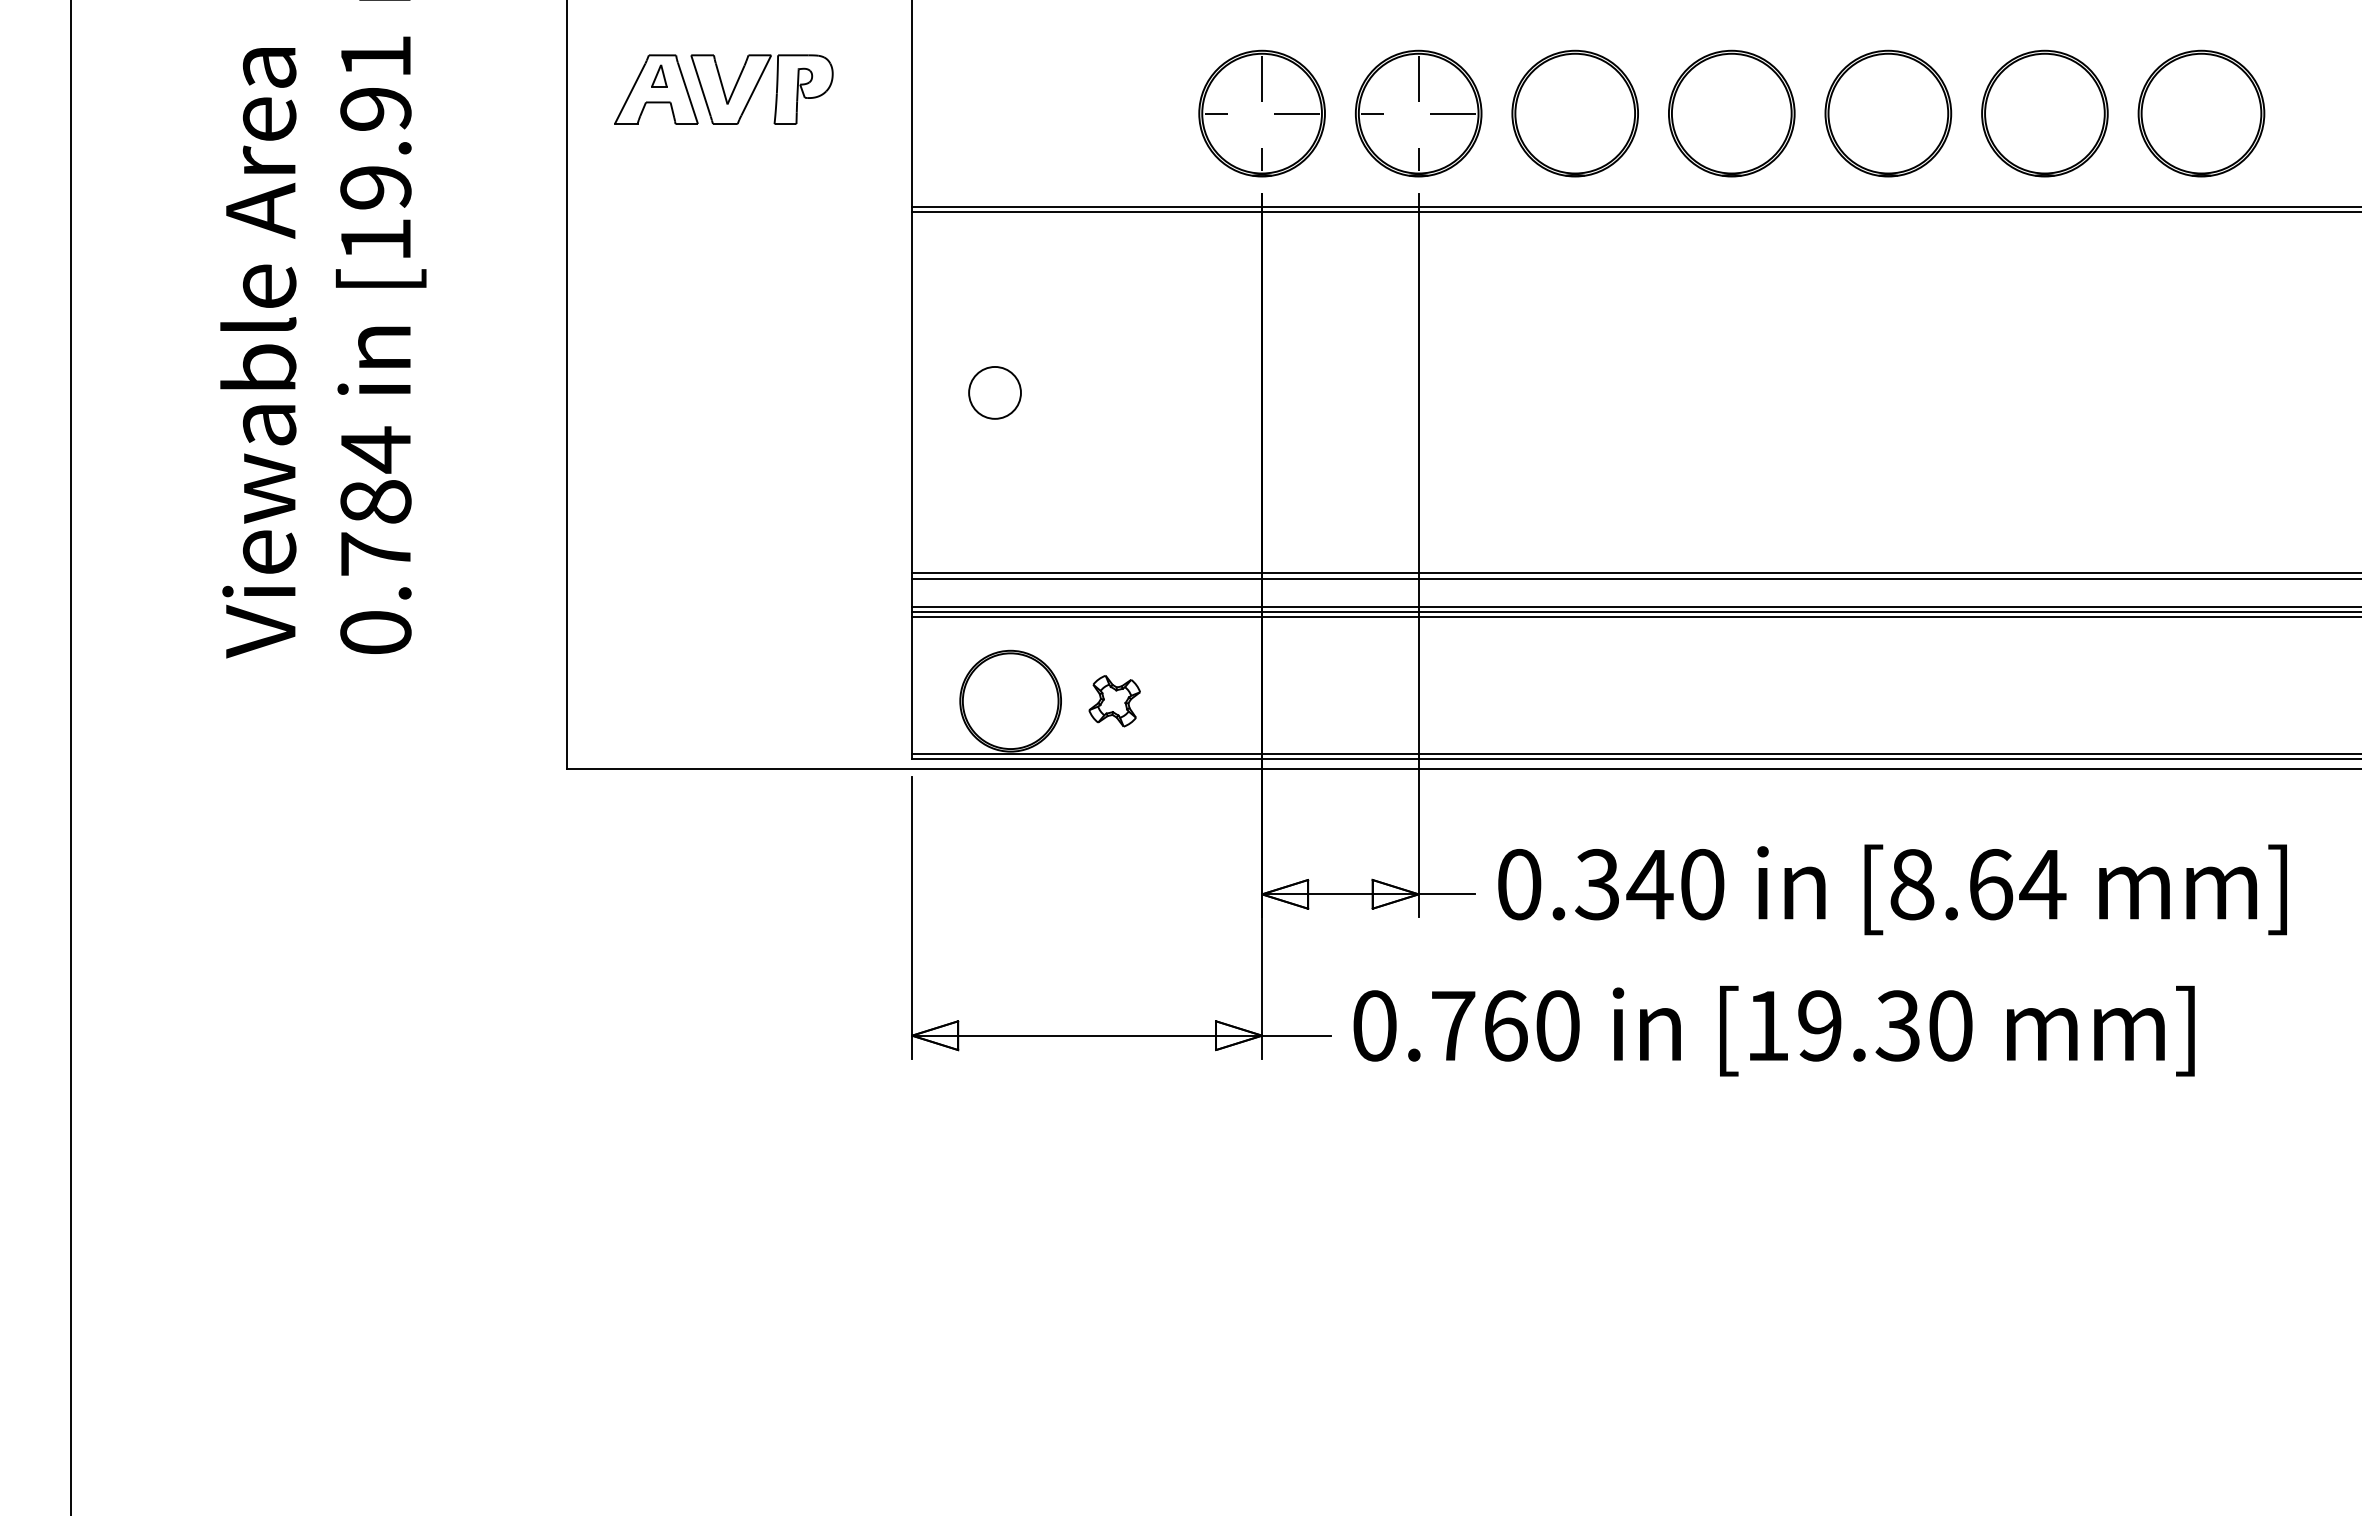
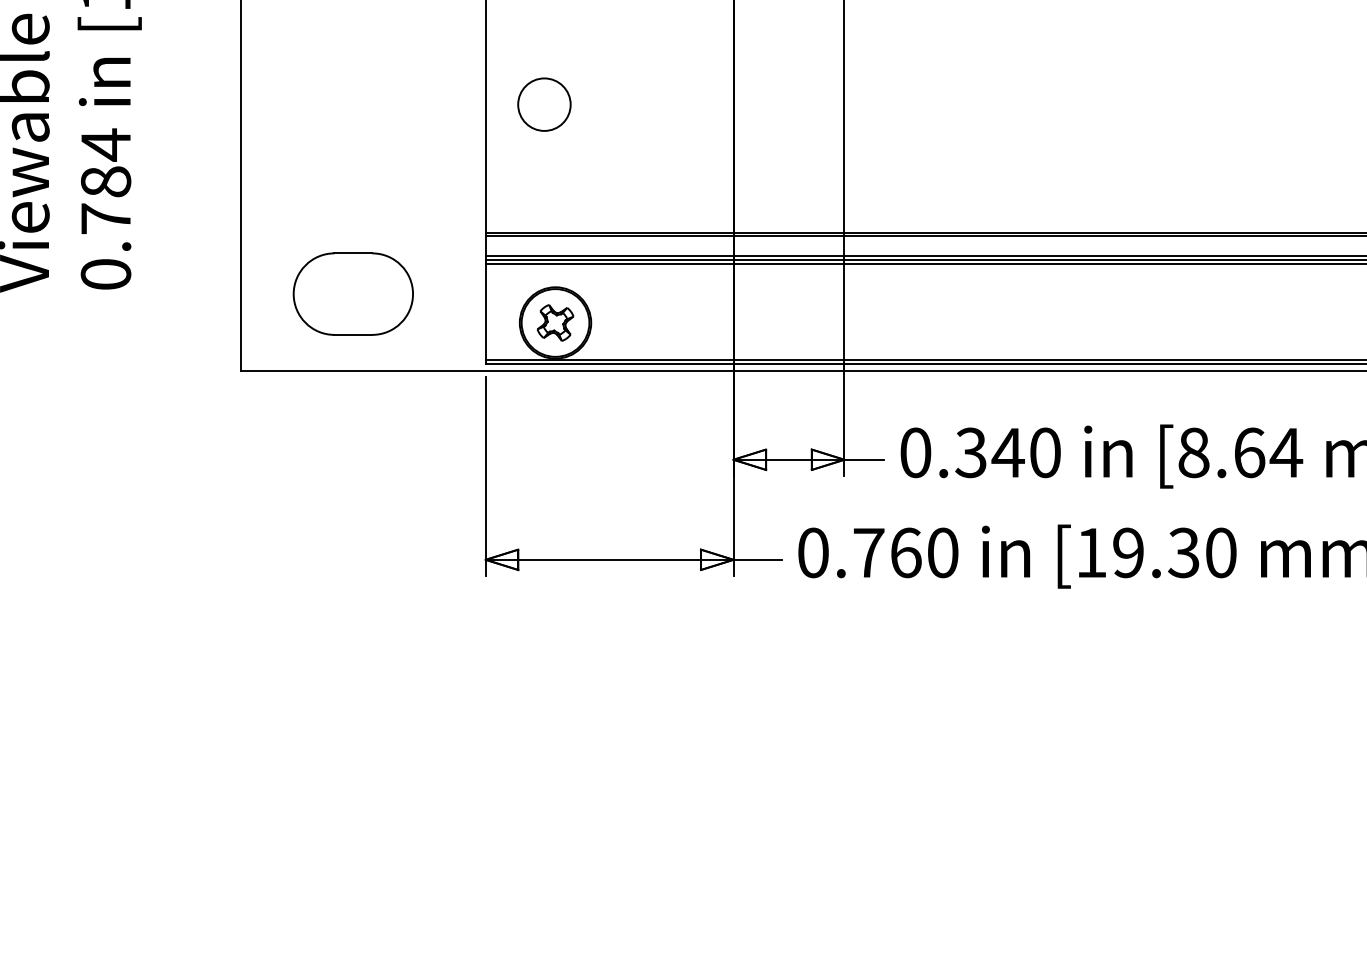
circle: (994, 392) -> (544, 104), size x1.43
part: (725, 660) -> (353, 294), added
part: (1114, 701) -> (555, 323), moved

